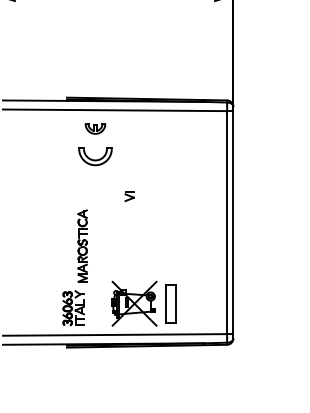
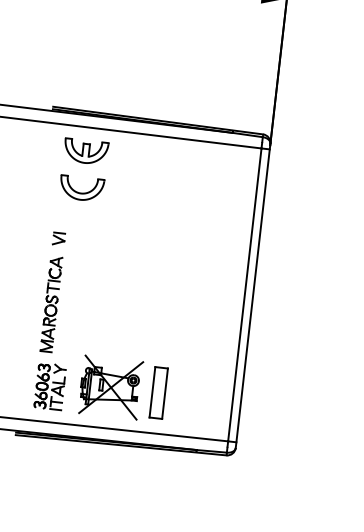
part: (95, 128) -> (86, 151), size x1.67
part: (129, 196) -> (58, 238), moved
part: (73, 308) -> (49, 386), moved

